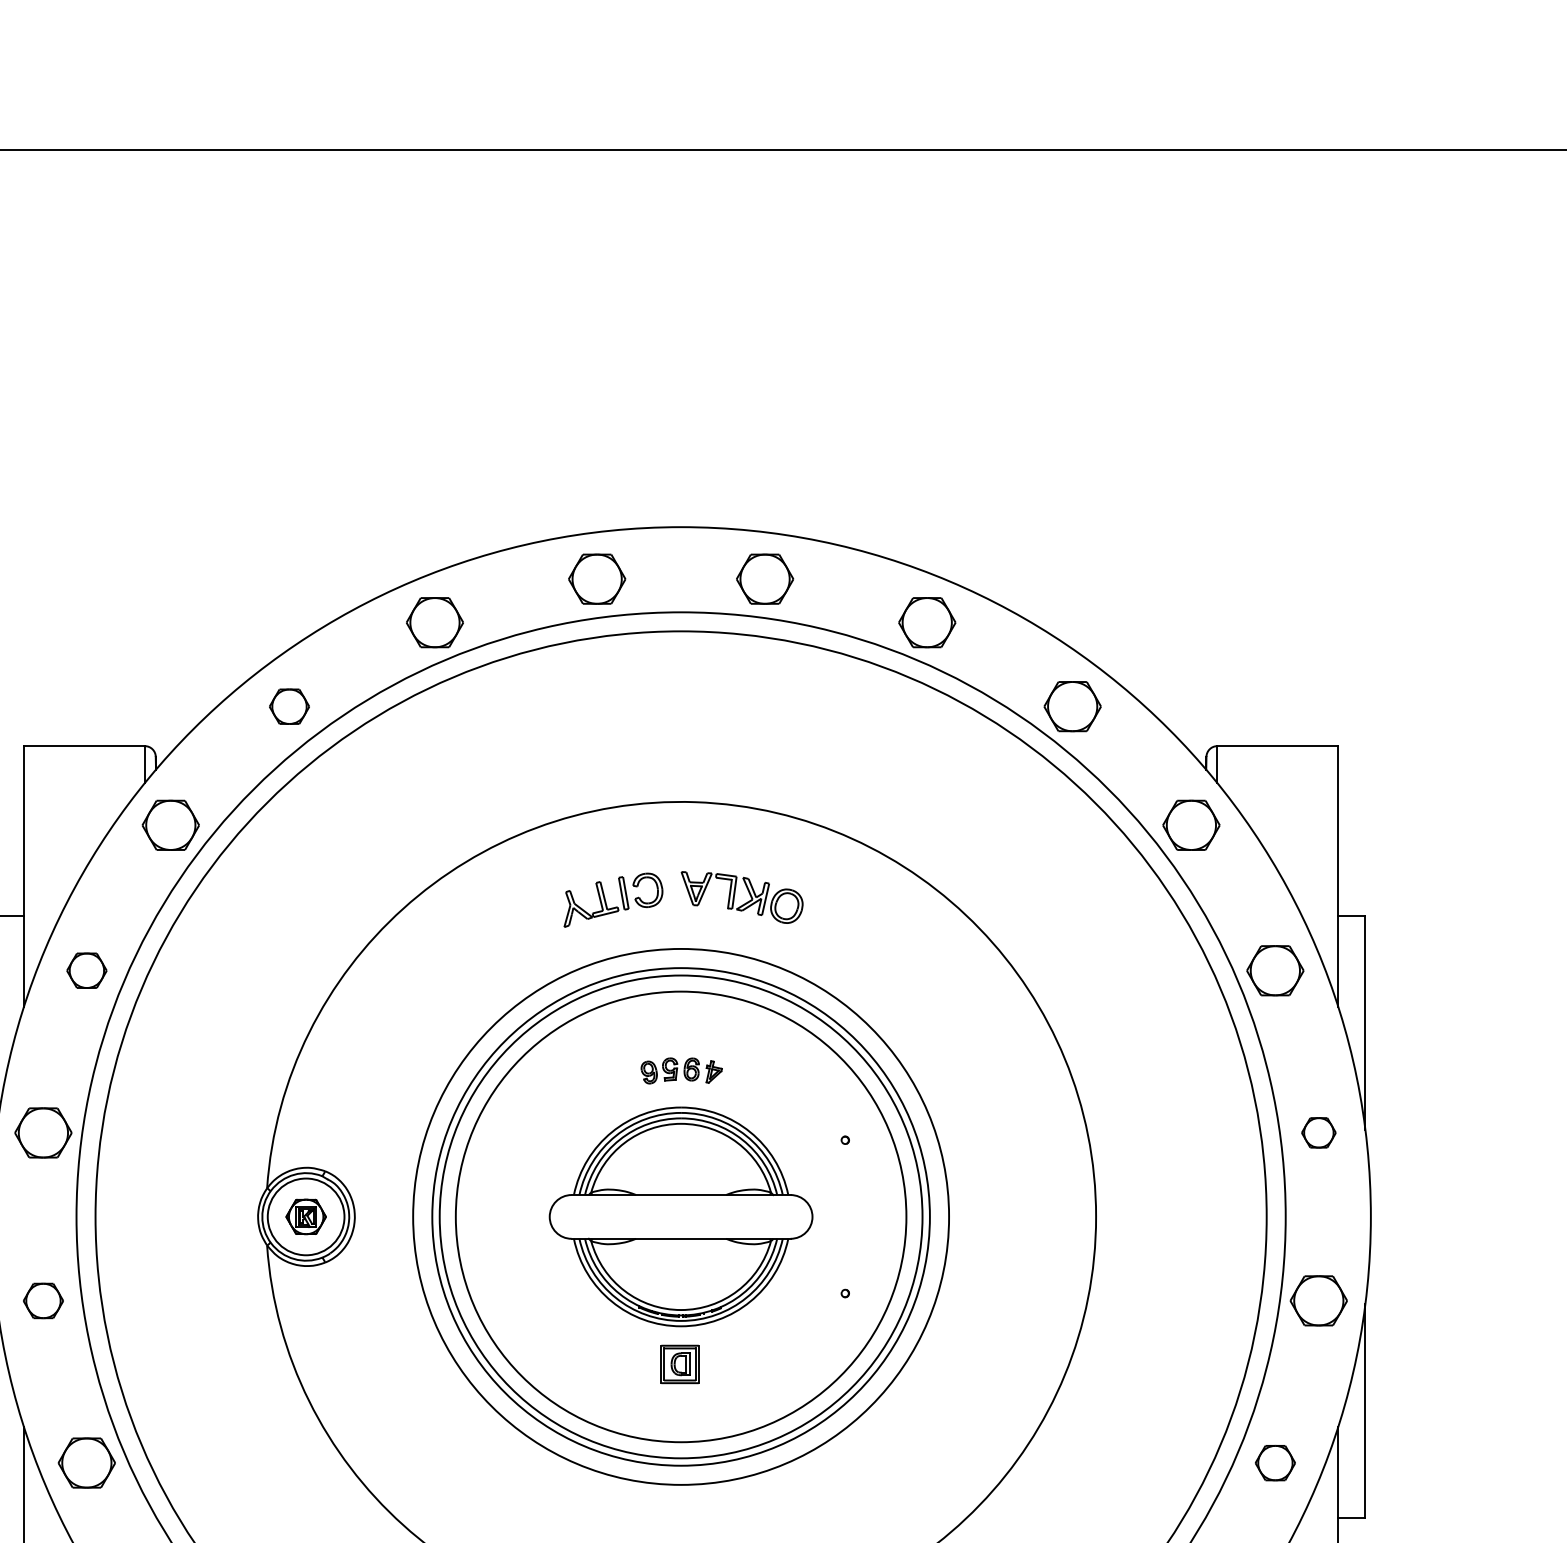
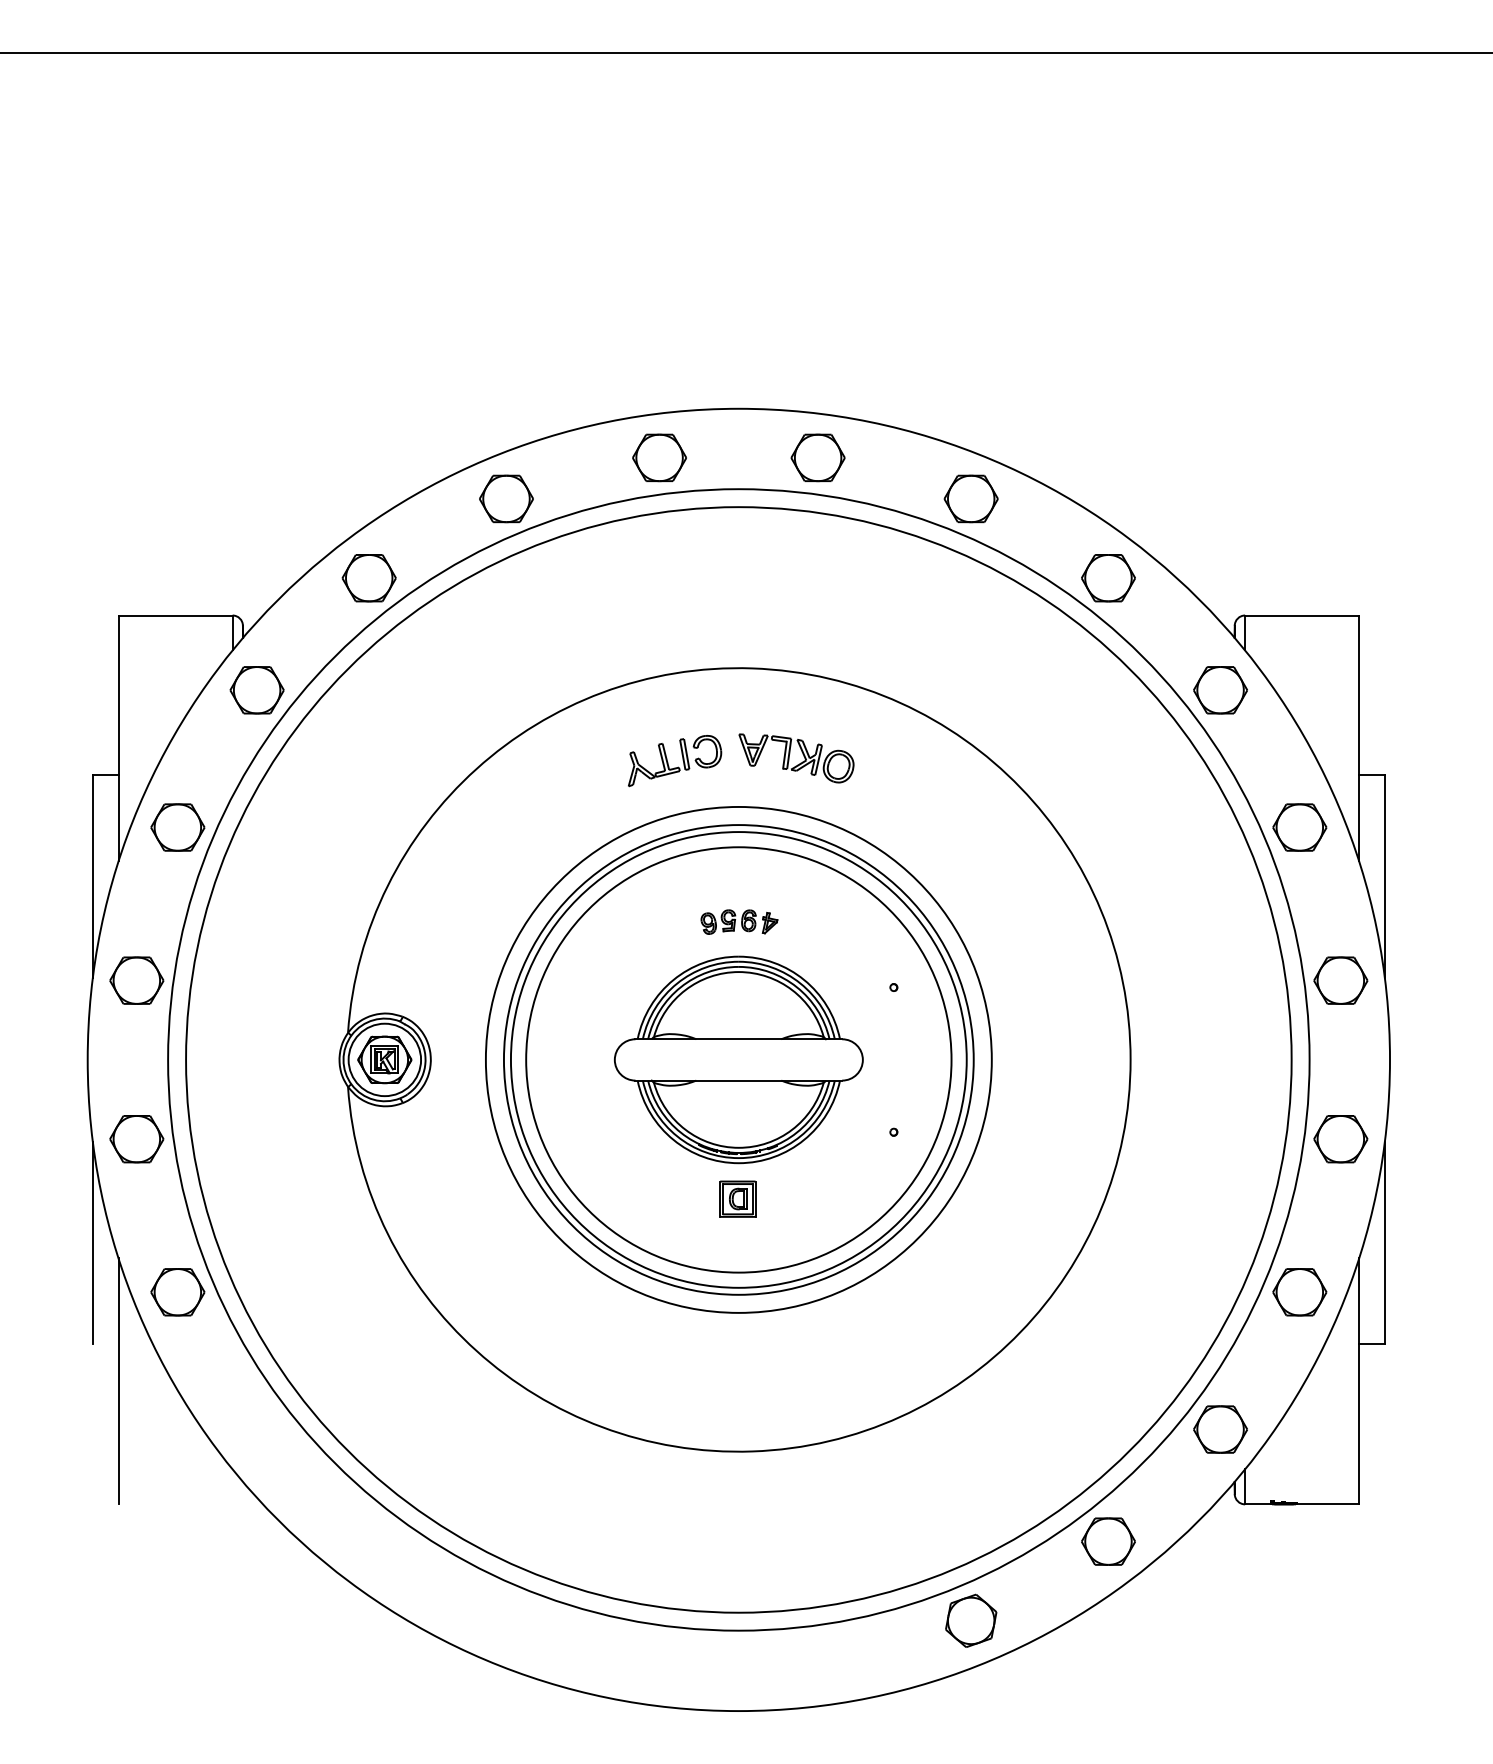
part: (288, 706) -> (368, 578), size x1.43
part: (86, 970) -> (177, 827), size x1.43
part: (1318, 1132) -> (1340, 980), size x1.67
part: (305, 1216) -> (384, 1059), size x1.43
part: (43, 1301) -> (136, 1139), size x1.43
part: (1275, 1463) -> (1299, 1292), size x1.43

